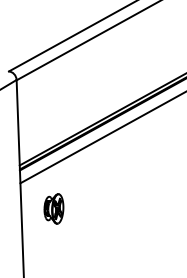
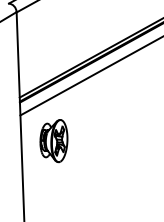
part: (53, 208) -> (53, 140), size x1.43

